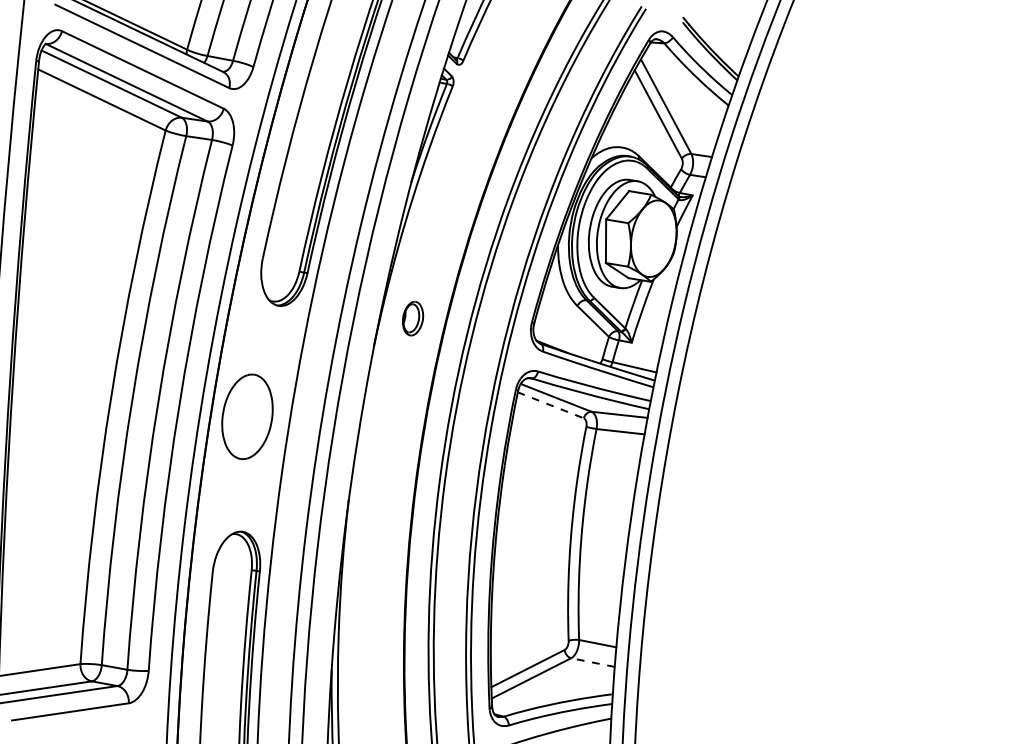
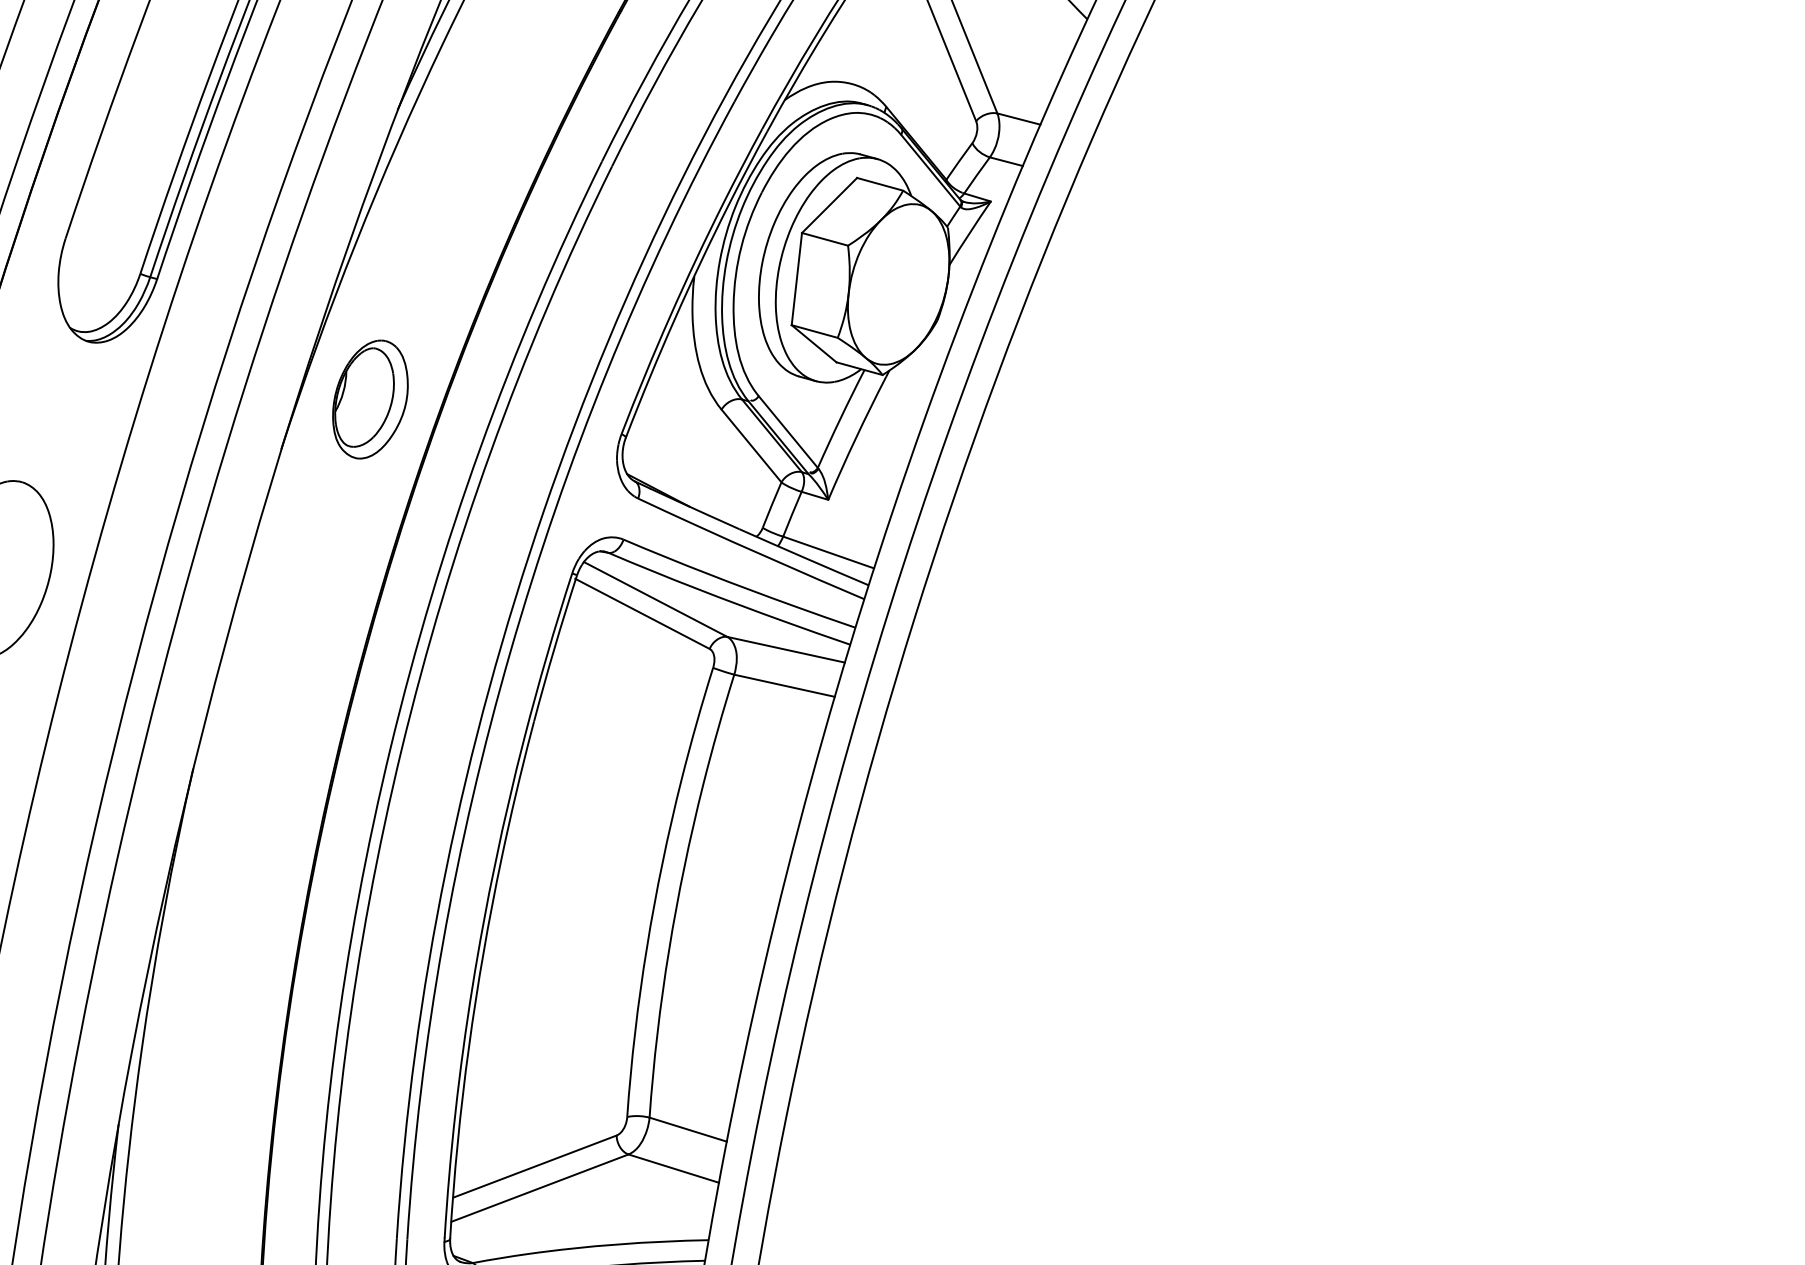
part: (412, 318) -> (369, 398), size x1.67
line: (550, 405) -> (642, 614), dashed -> solid
line: (592, 662) -> (672, 1168), dashed -> solid

